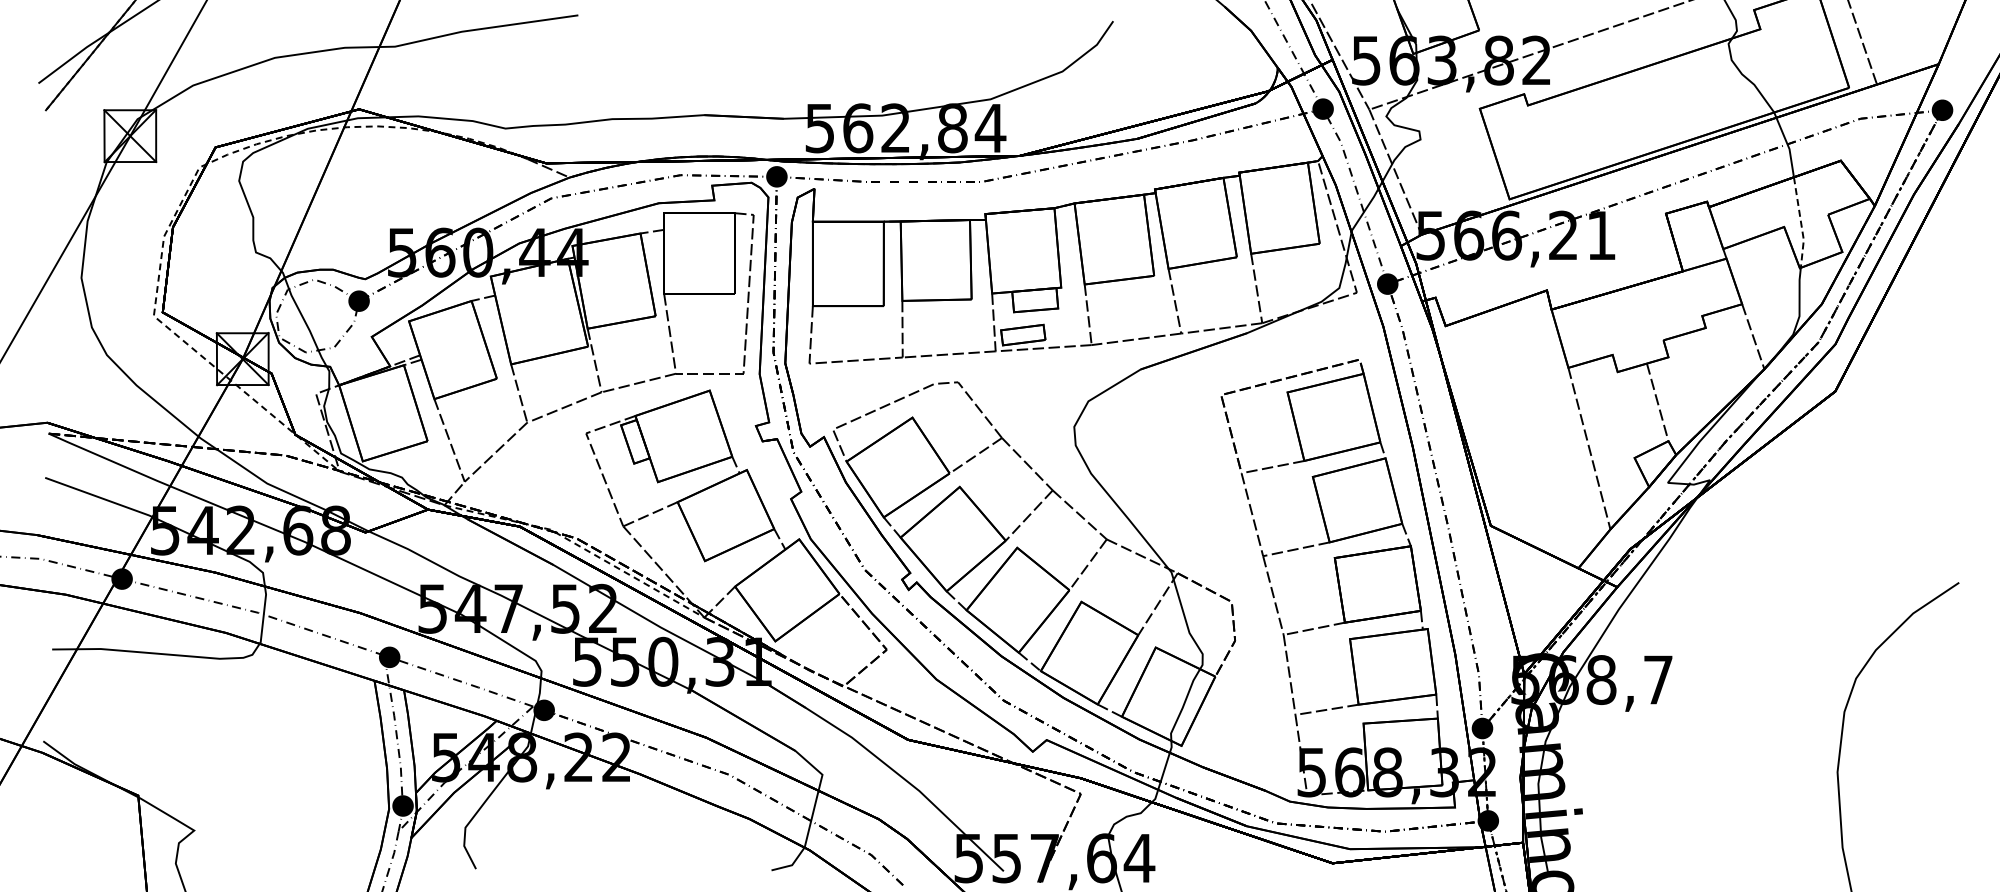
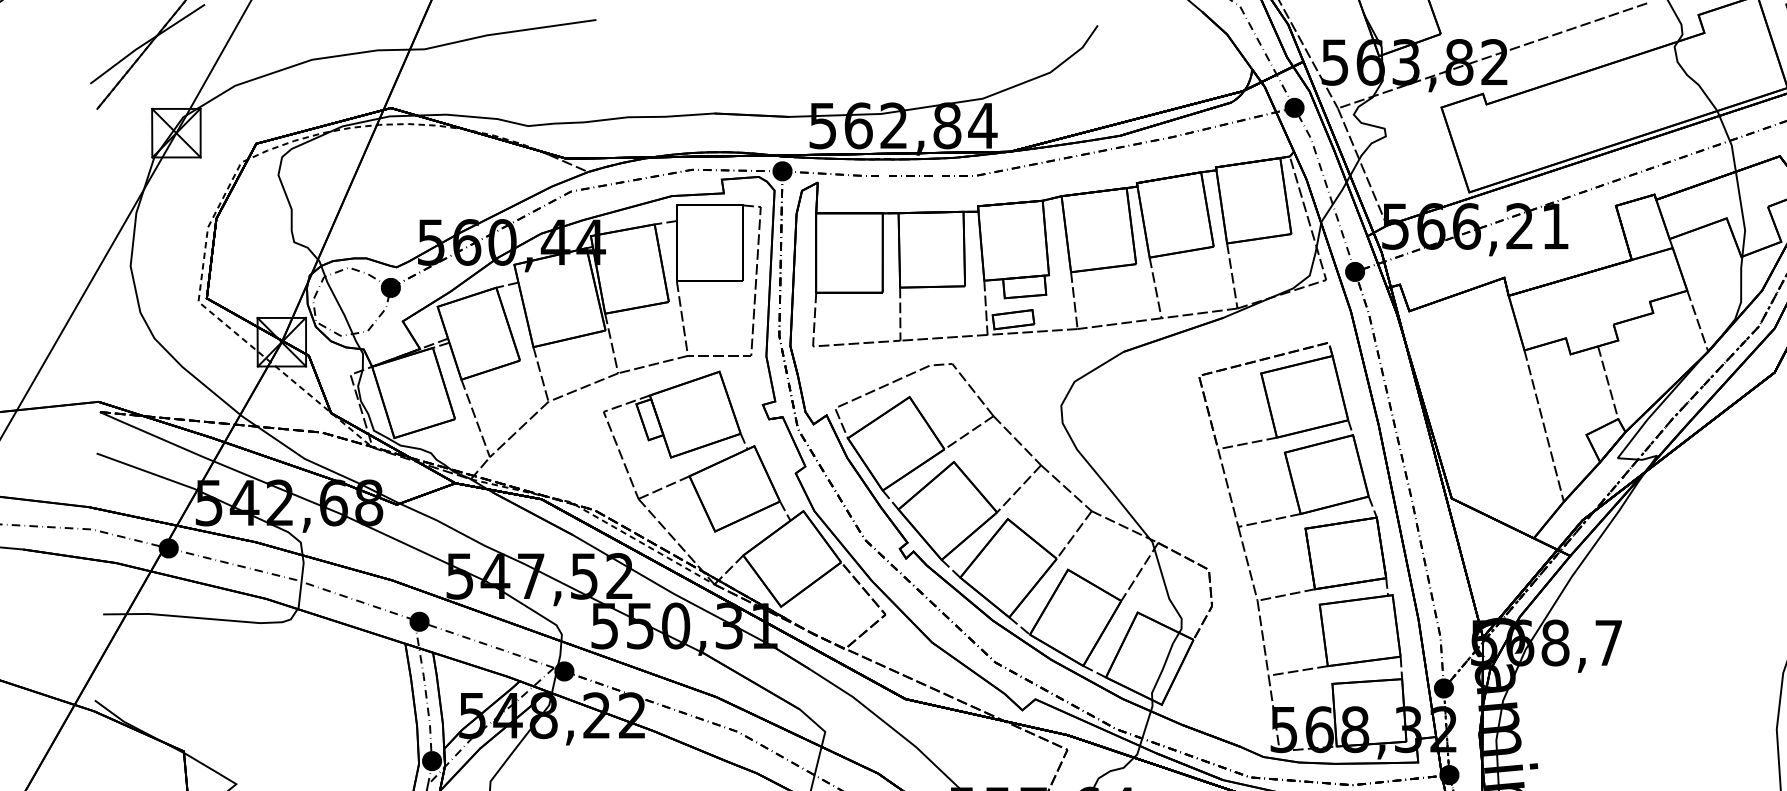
line: (1801, 223) -> (1742, 215), dashed -> solid

